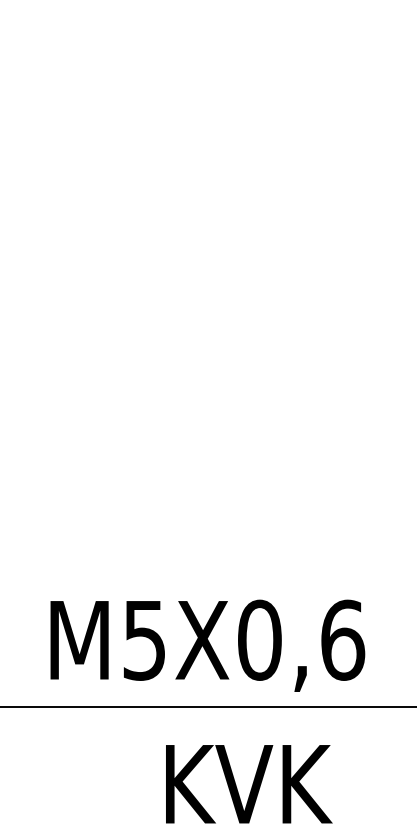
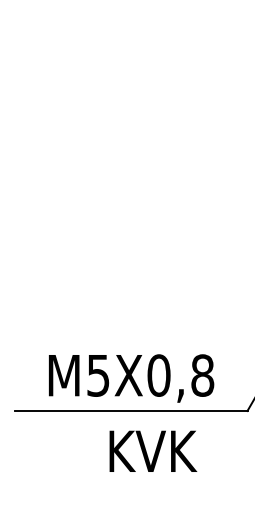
text: (342, 640) -> (202, 375), M5X0,6 -> M5X0,8

